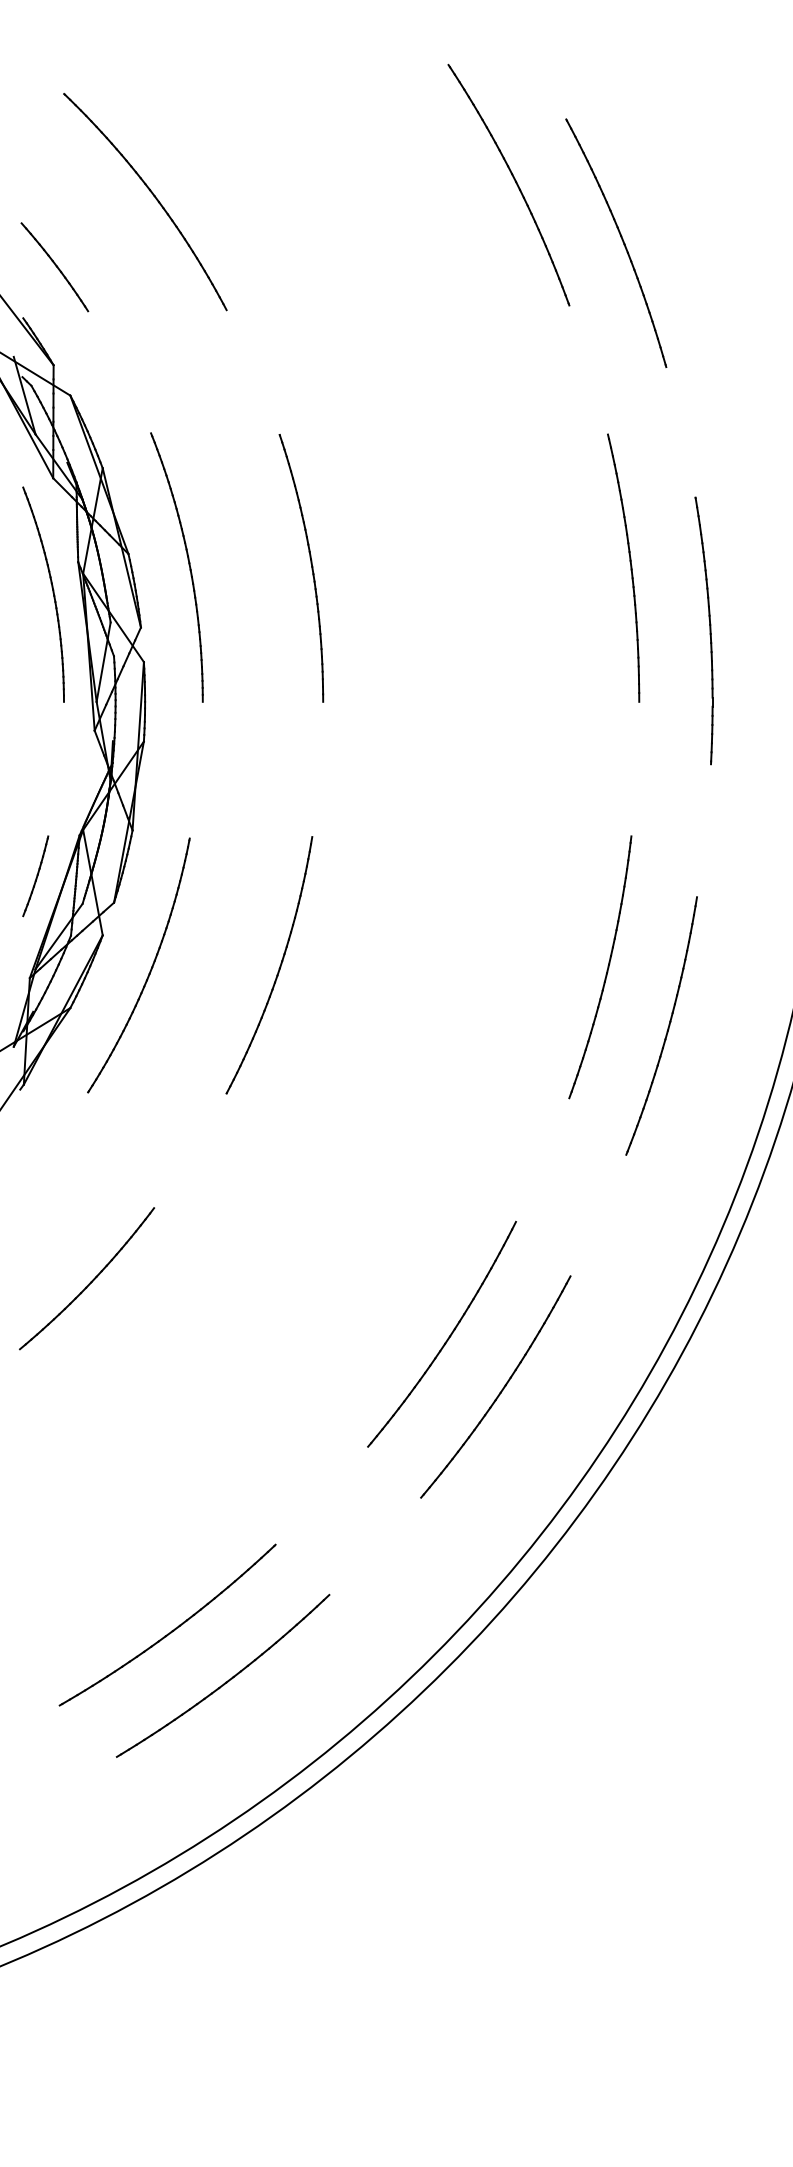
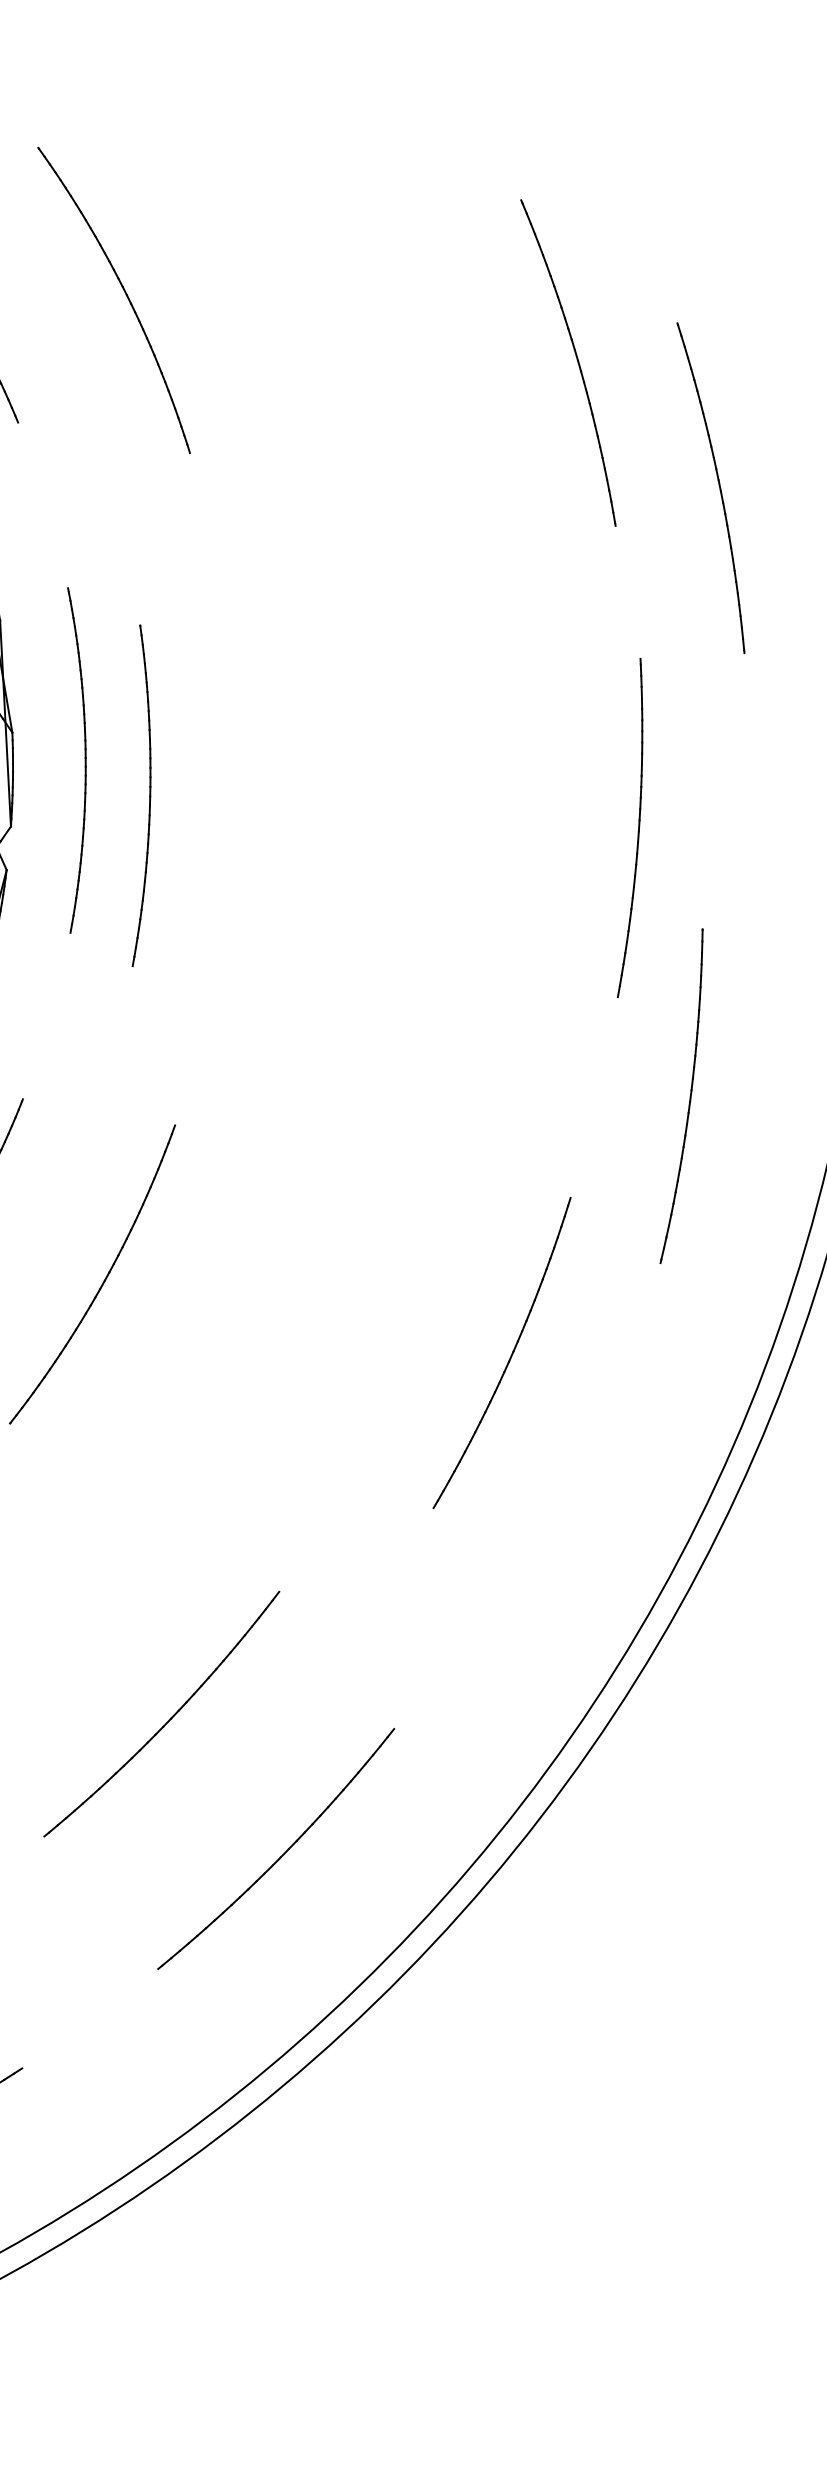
part: (616, 242) -> (711, 487), moved
part: (630, 567) -> (637, 828), moved
part: (311, 568) -> (148, 798), moved
part: (703, 630) -> (681, 1095), moved
part: (667, 1027) -> (571, 1442), removed
part: (448, 1336) -> (169, 1718), moved

